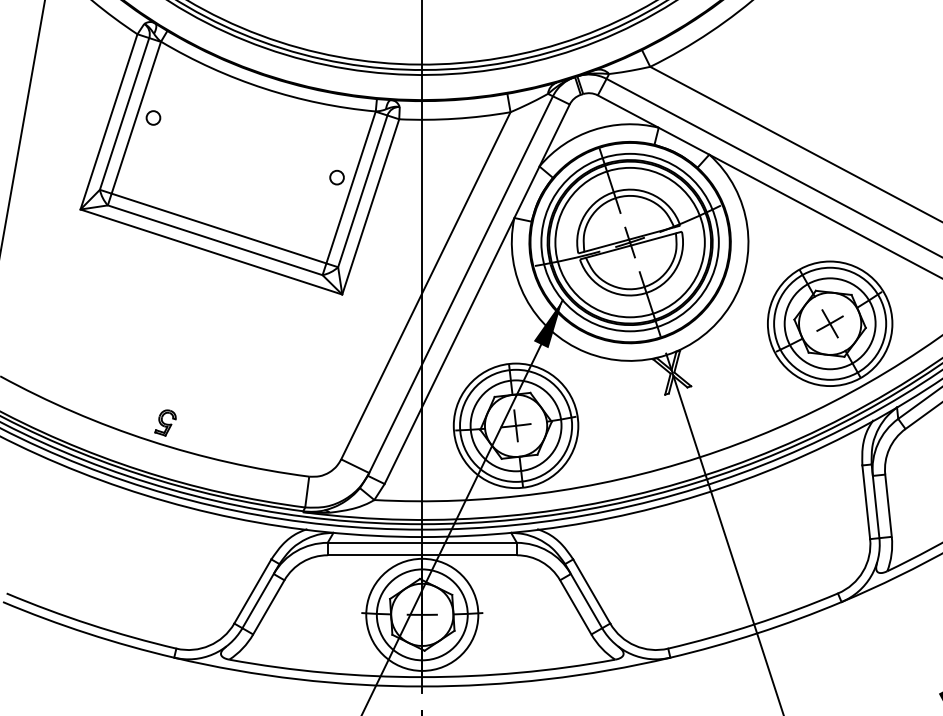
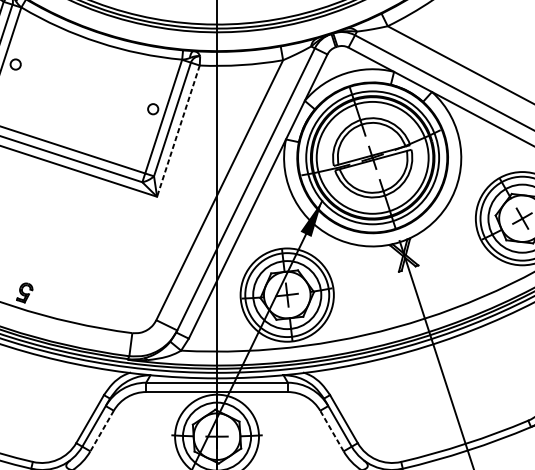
line: (370, 207) -> (178, 131), solid -> dashed
line: (575, 606) -> (331, 430), solid -> dashed
line: (268, 607) -> (101, 431), solid -> dashed

